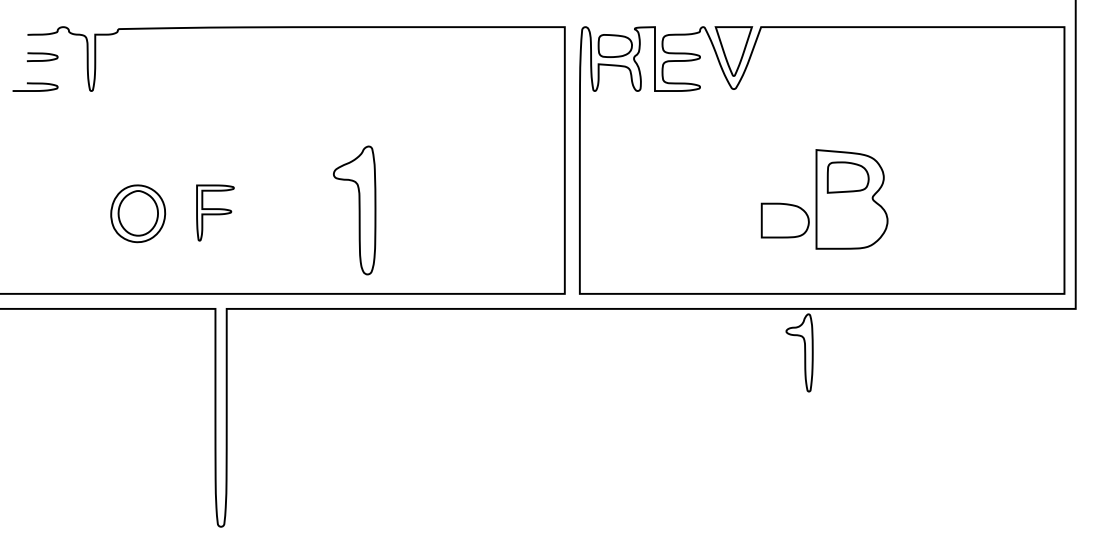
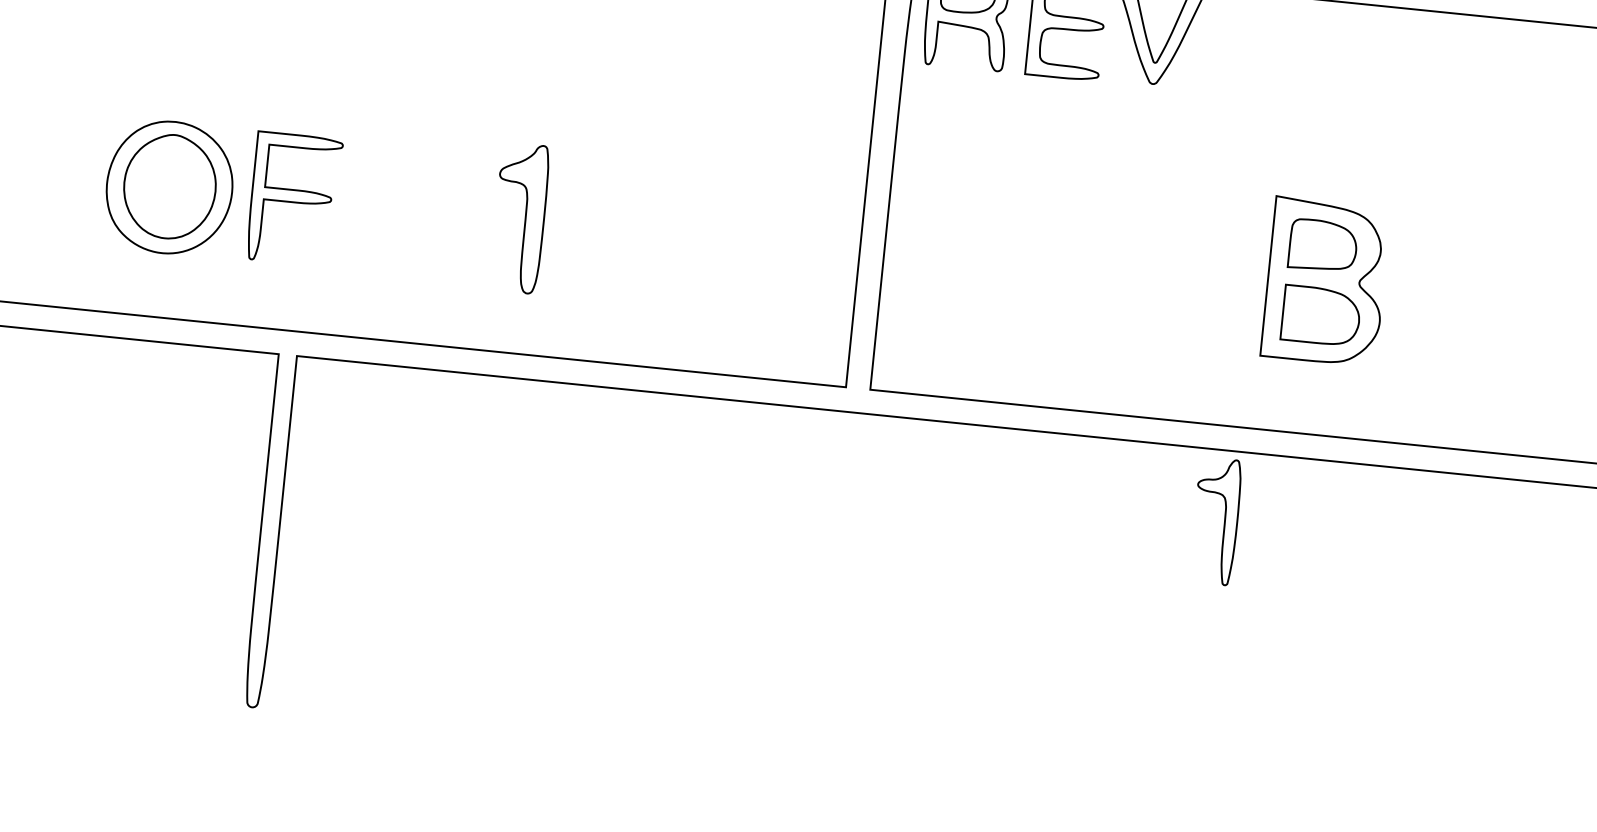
part: (354, 210) -> (519, 217), size x0.71
part: (215, 212) -> (294, 198), size x1.43
part: (137, 213) -> (168, 187), size x1.43
part: (784, 220) -> (1319, 315), moved

